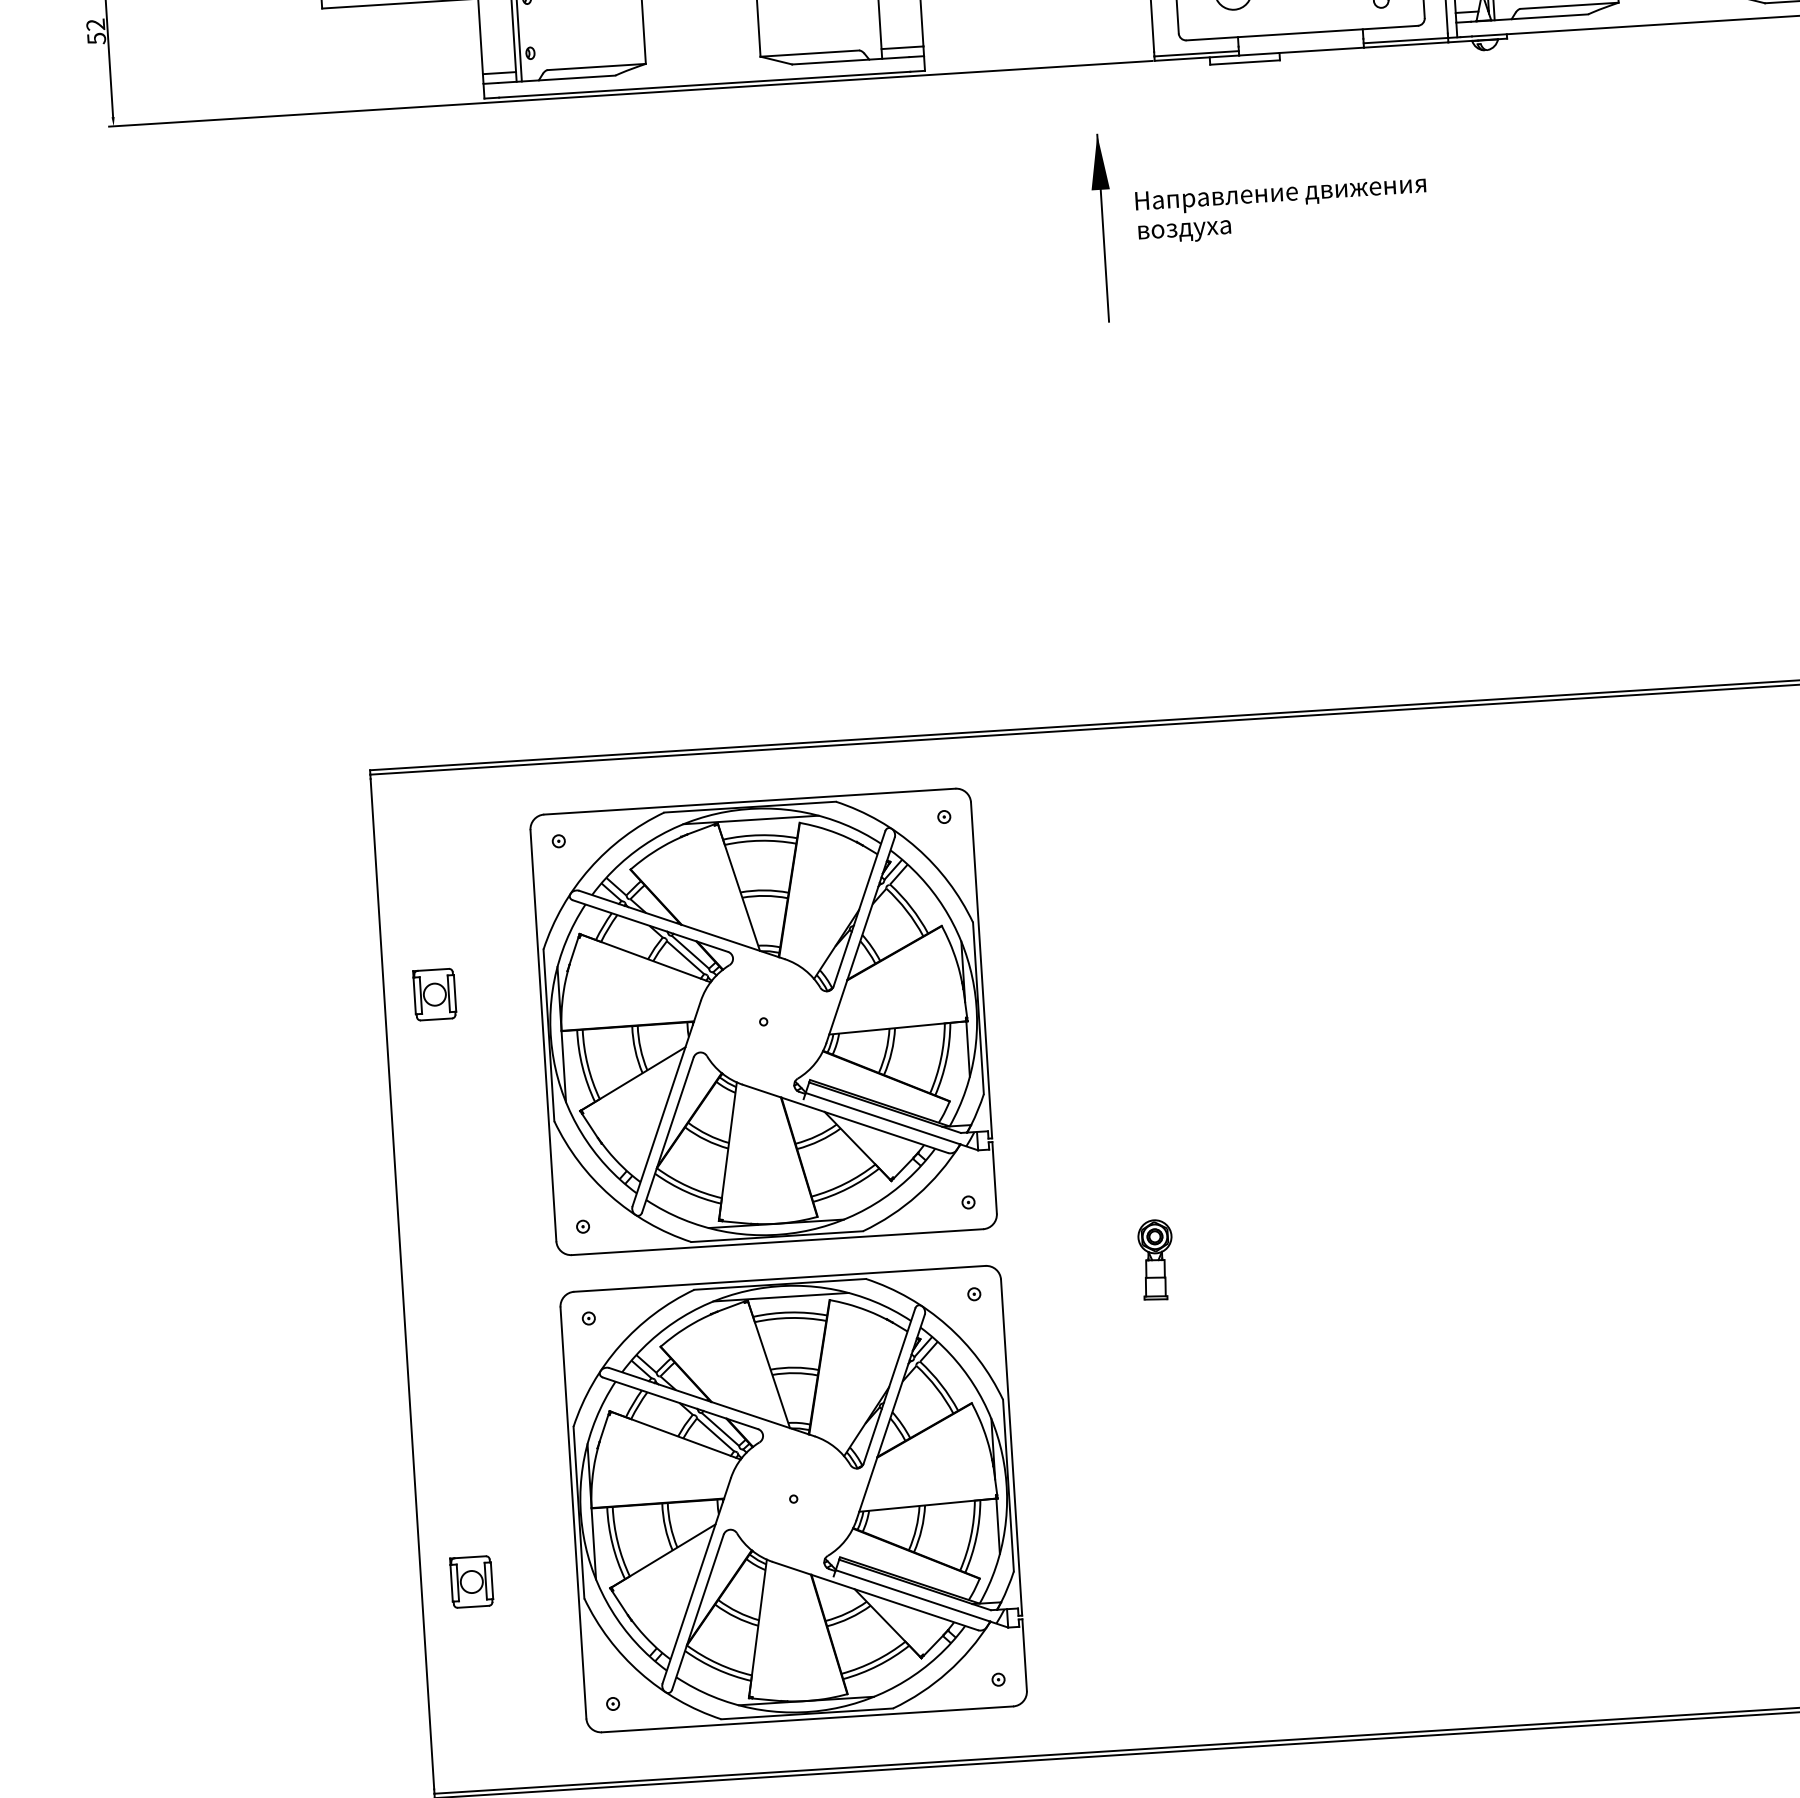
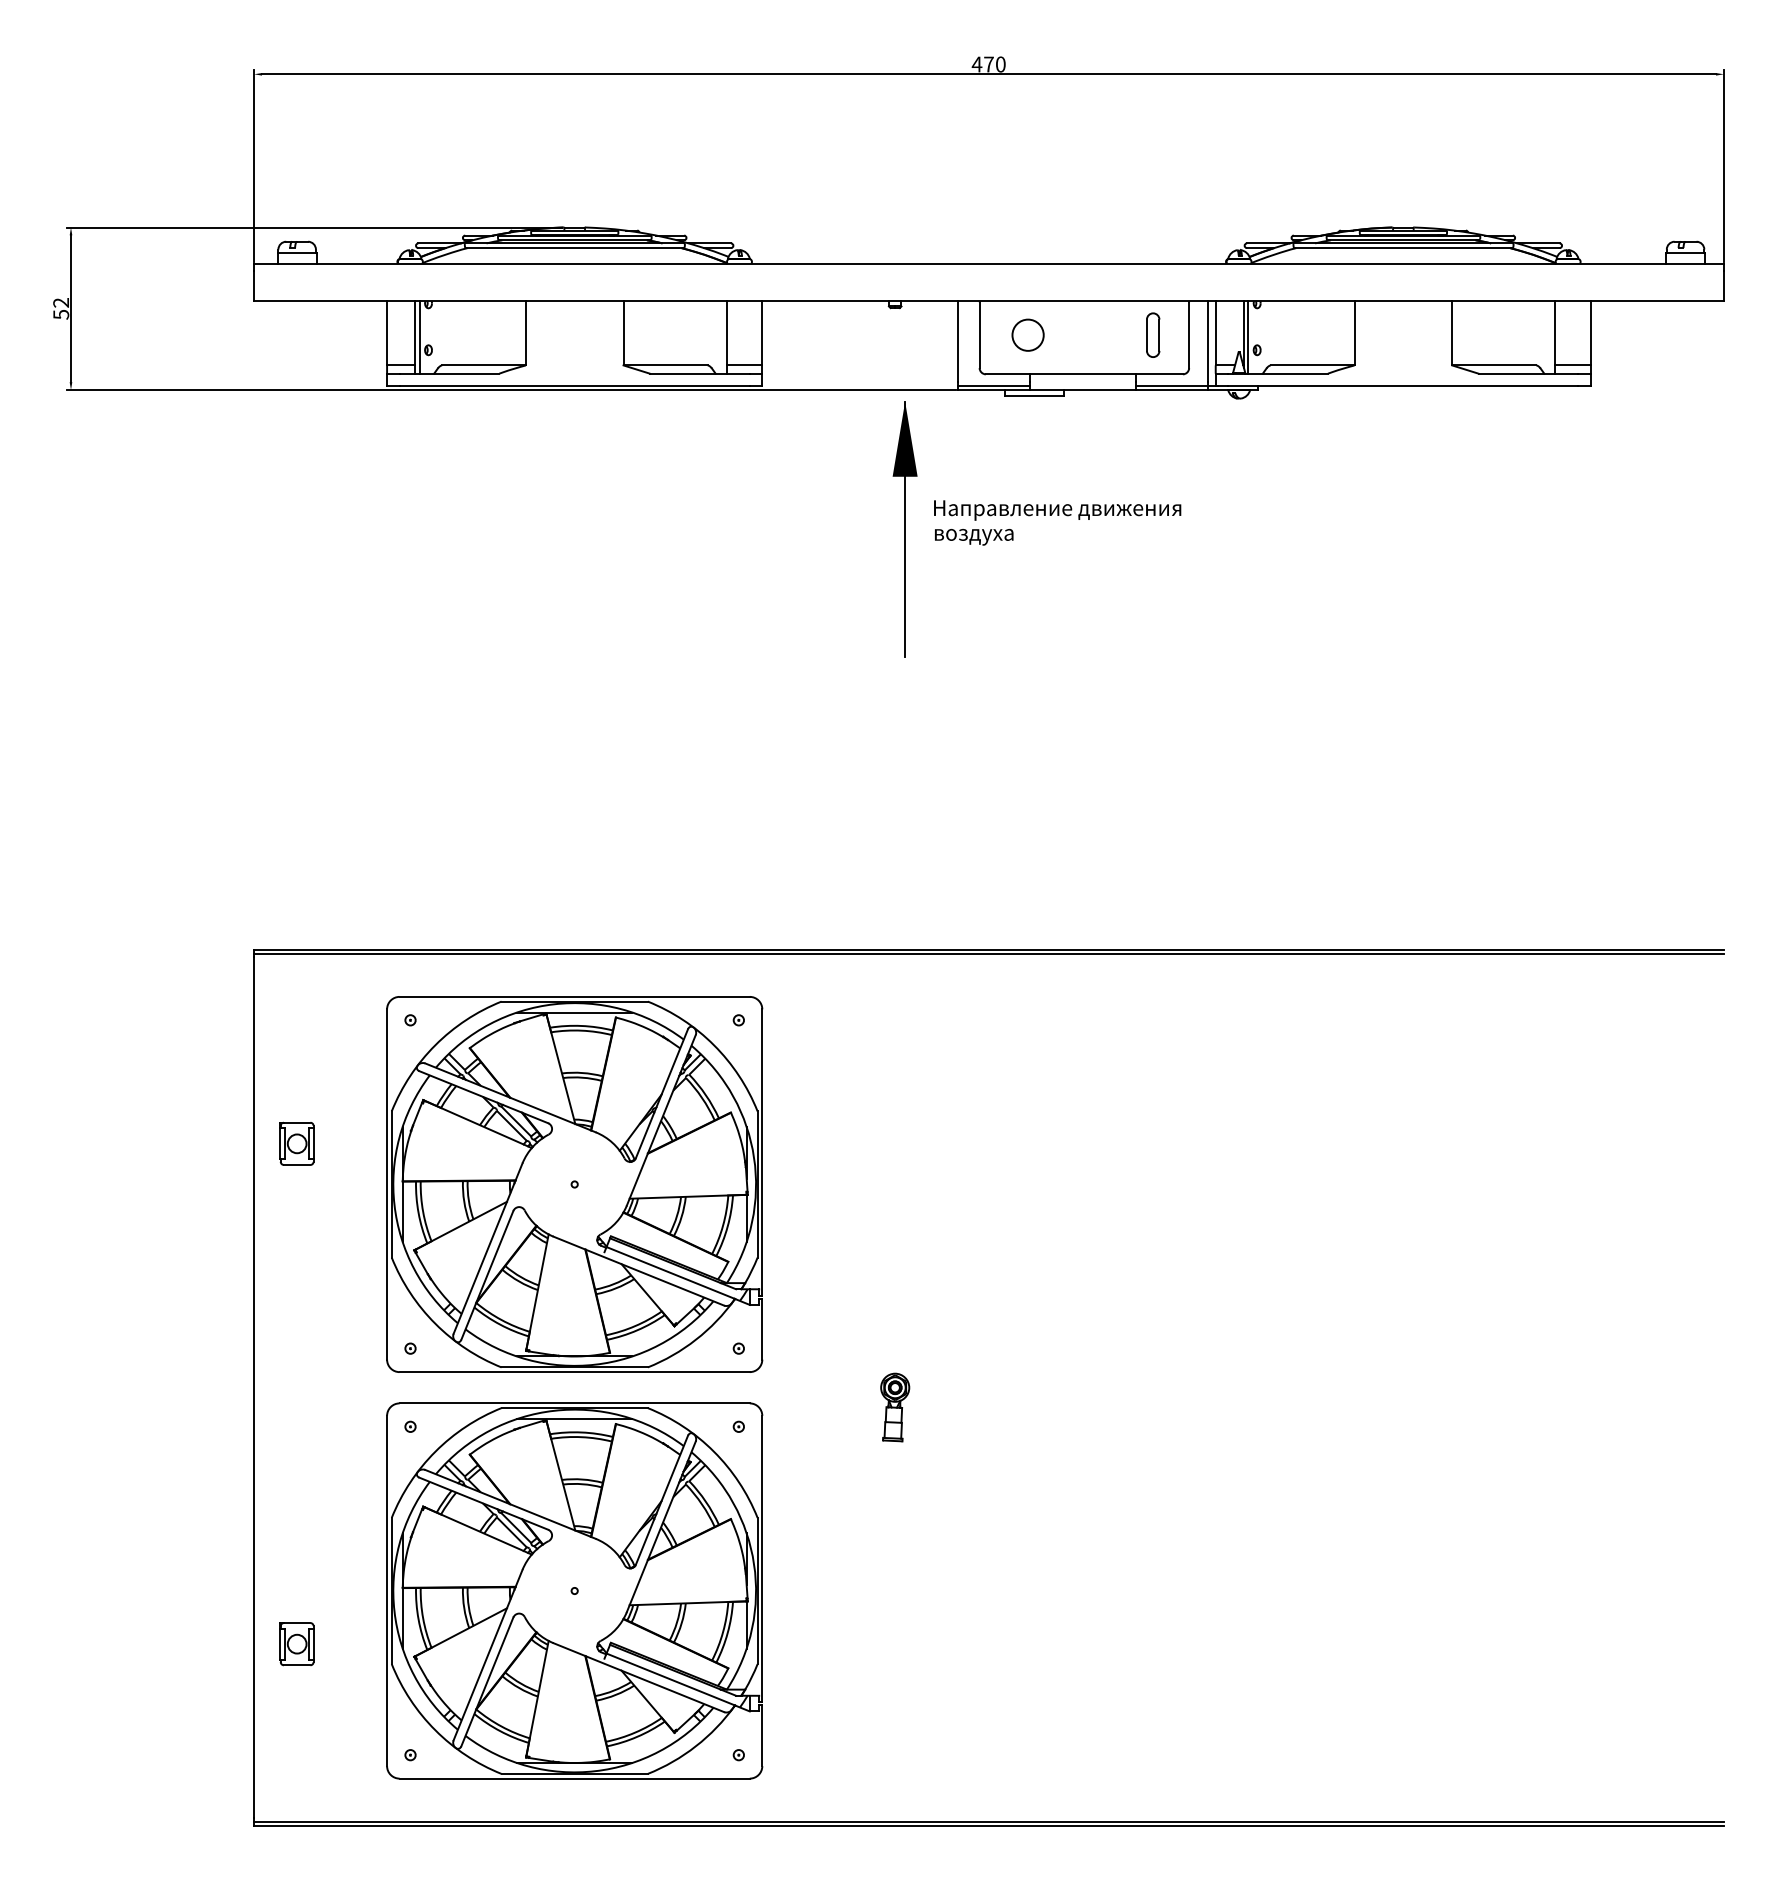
part: (1102, 228) -> (904, 529), size x1.6

